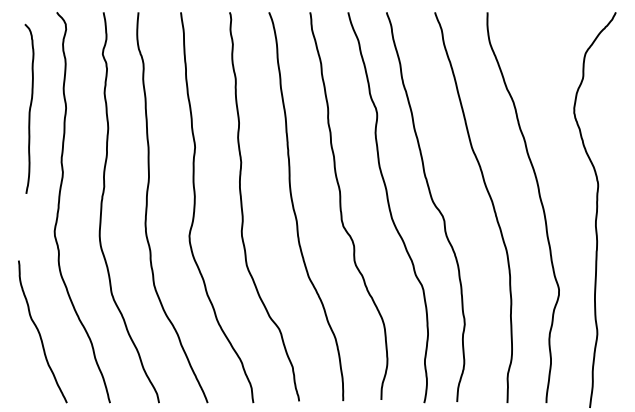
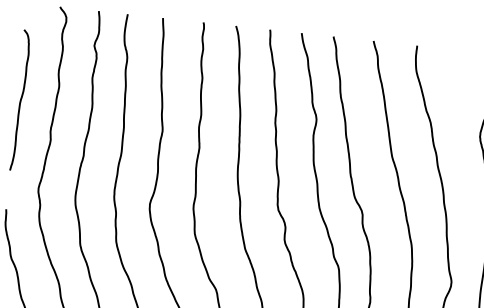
curve: (29, 108) -> (20, 99), moved

